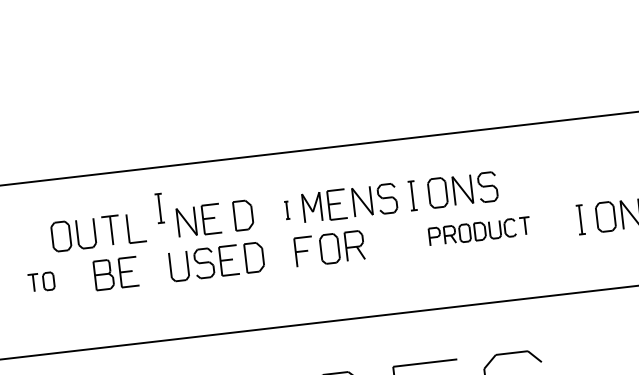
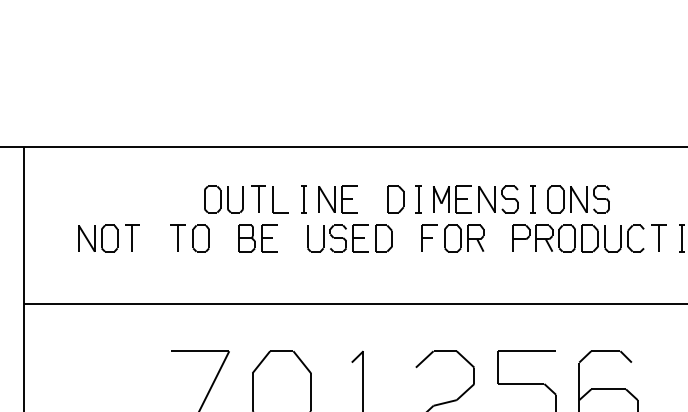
part: (159, 208) -> (303, 199), moved
part: (287, 210) -> (418, 199), size x1.67
part: (243, 215) -> (395, 199), moved
part: (479, 231) -> (589, 238), size x1.67
part: (40, 282) -> (189, 238), size x1.67

